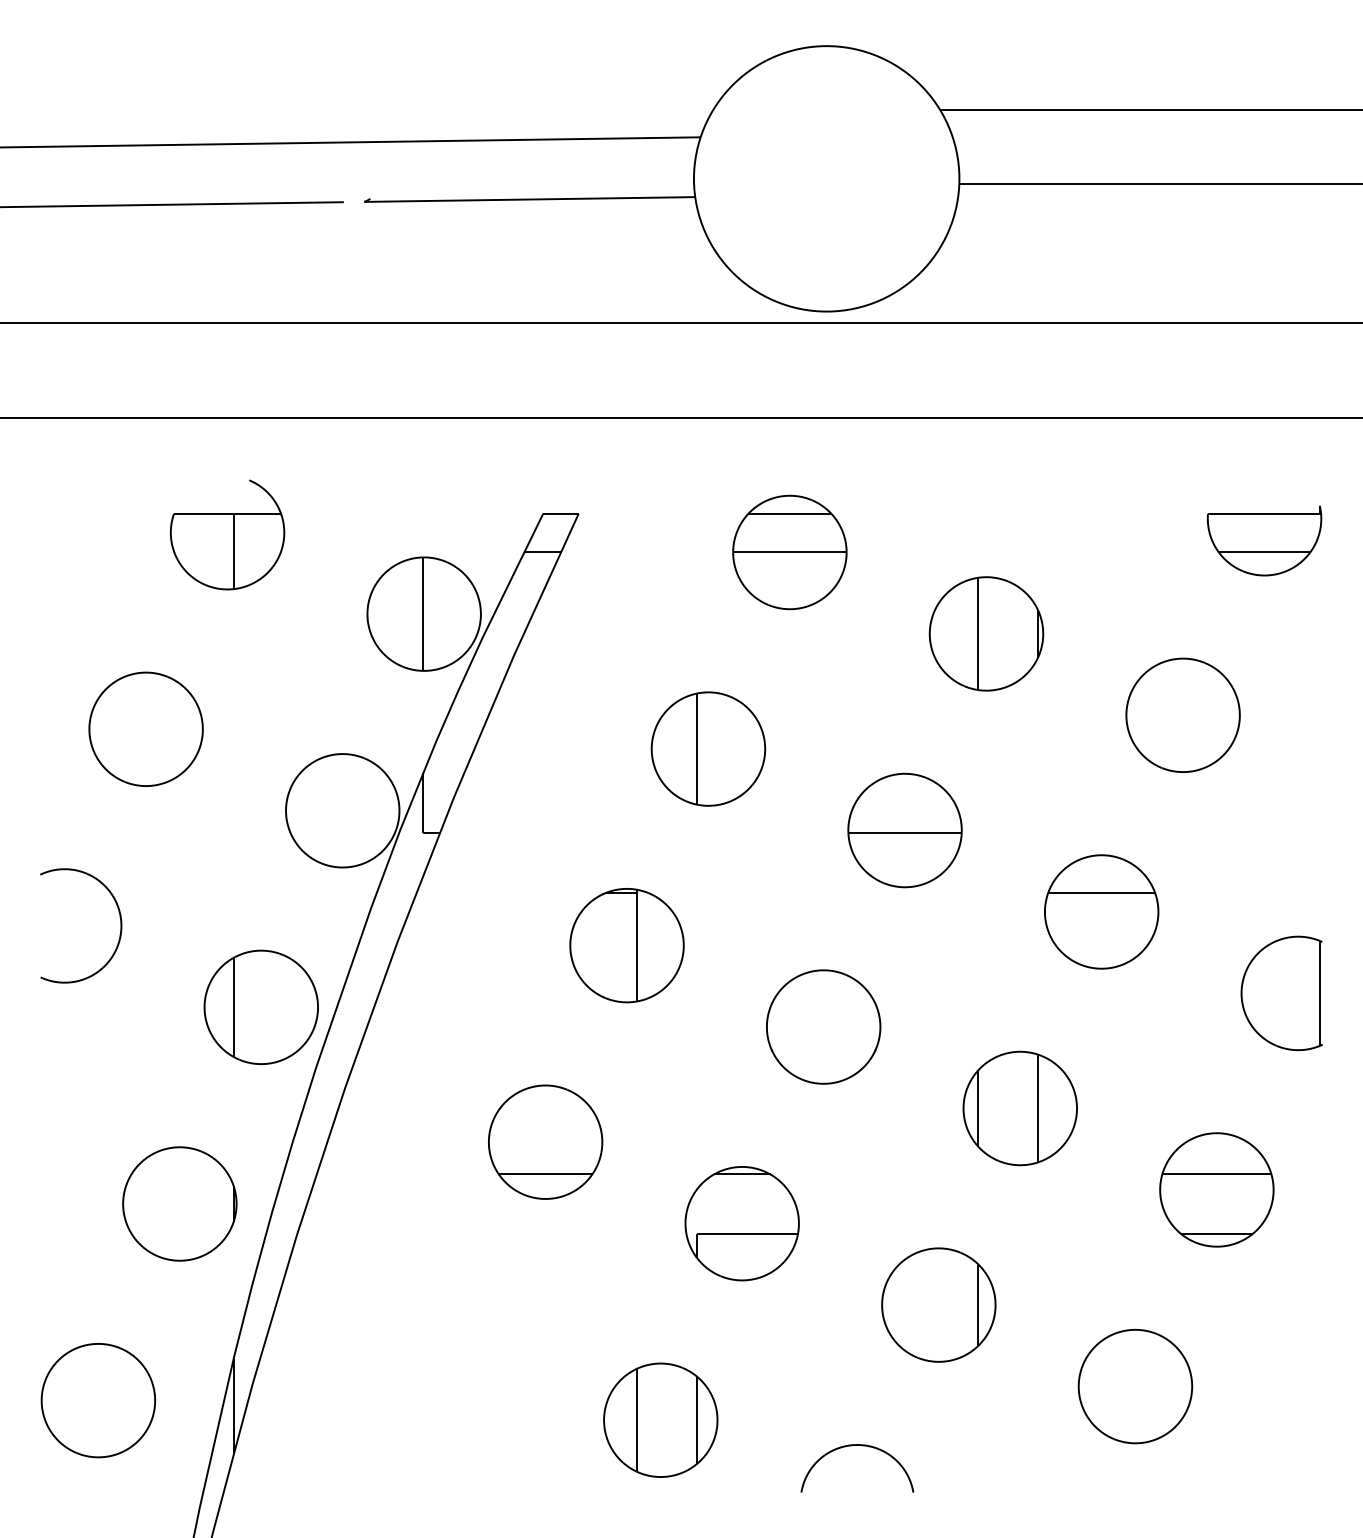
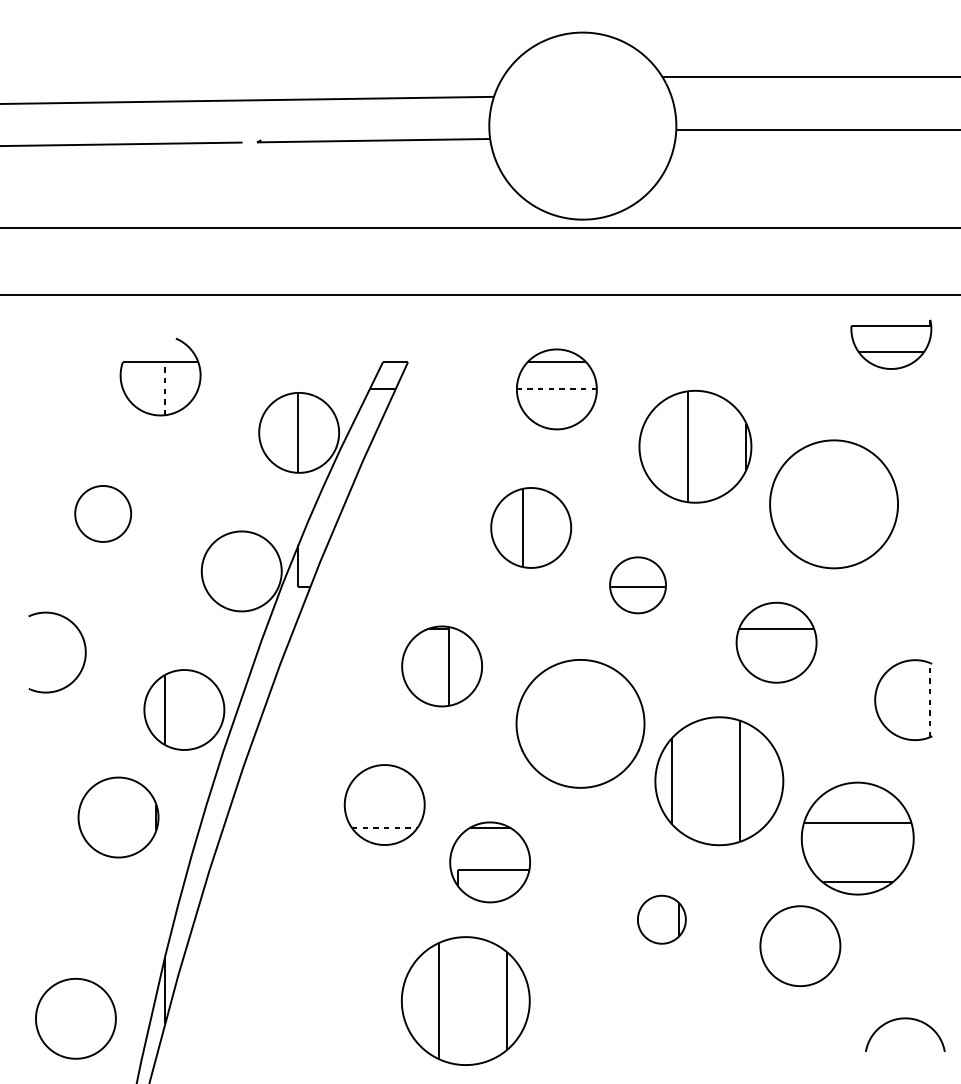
part: (1264, 540) -> (891, 344), moved
line: (233, 551) -> (164, 388), solid -> dashed
line: (789, 551) -> (556, 388), solid -> dashed
part: (986, 633) -> (695, 446), size x1.4
part: (1182, 714) -> (833, 503), size x1.6
part: (145, 728) -> (102, 513), size x0.7
part: (708, 748) -> (531, 527), moved
part: (904, 830) -> (637, 585), size x0.7
line: (1319, 993) -> (930, 700), solid -> dashed
part: (823, 1026) -> (580, 723), size x1.6
part: (1019, 1108) -> (718, 781), size x1.6
line: (545, 1174) -> (384, 827), solid -> dashed
part: (1216, 1189) -> (857, 838), size x1.4
part: (179, 1203) -> (118, 817), moved
part: (741, 1223) -> (489, 862), moved
part: (938, 1304) -> (661, 919), size x0.6
part: (1135, 1386) -> (800, 946), moved
part: (97, 1400) -> (75, 1018), moved
part: (660, 1419) -> (465, 1000), size x1.6
part: (852, 1446) -> (901, 1019), moved

